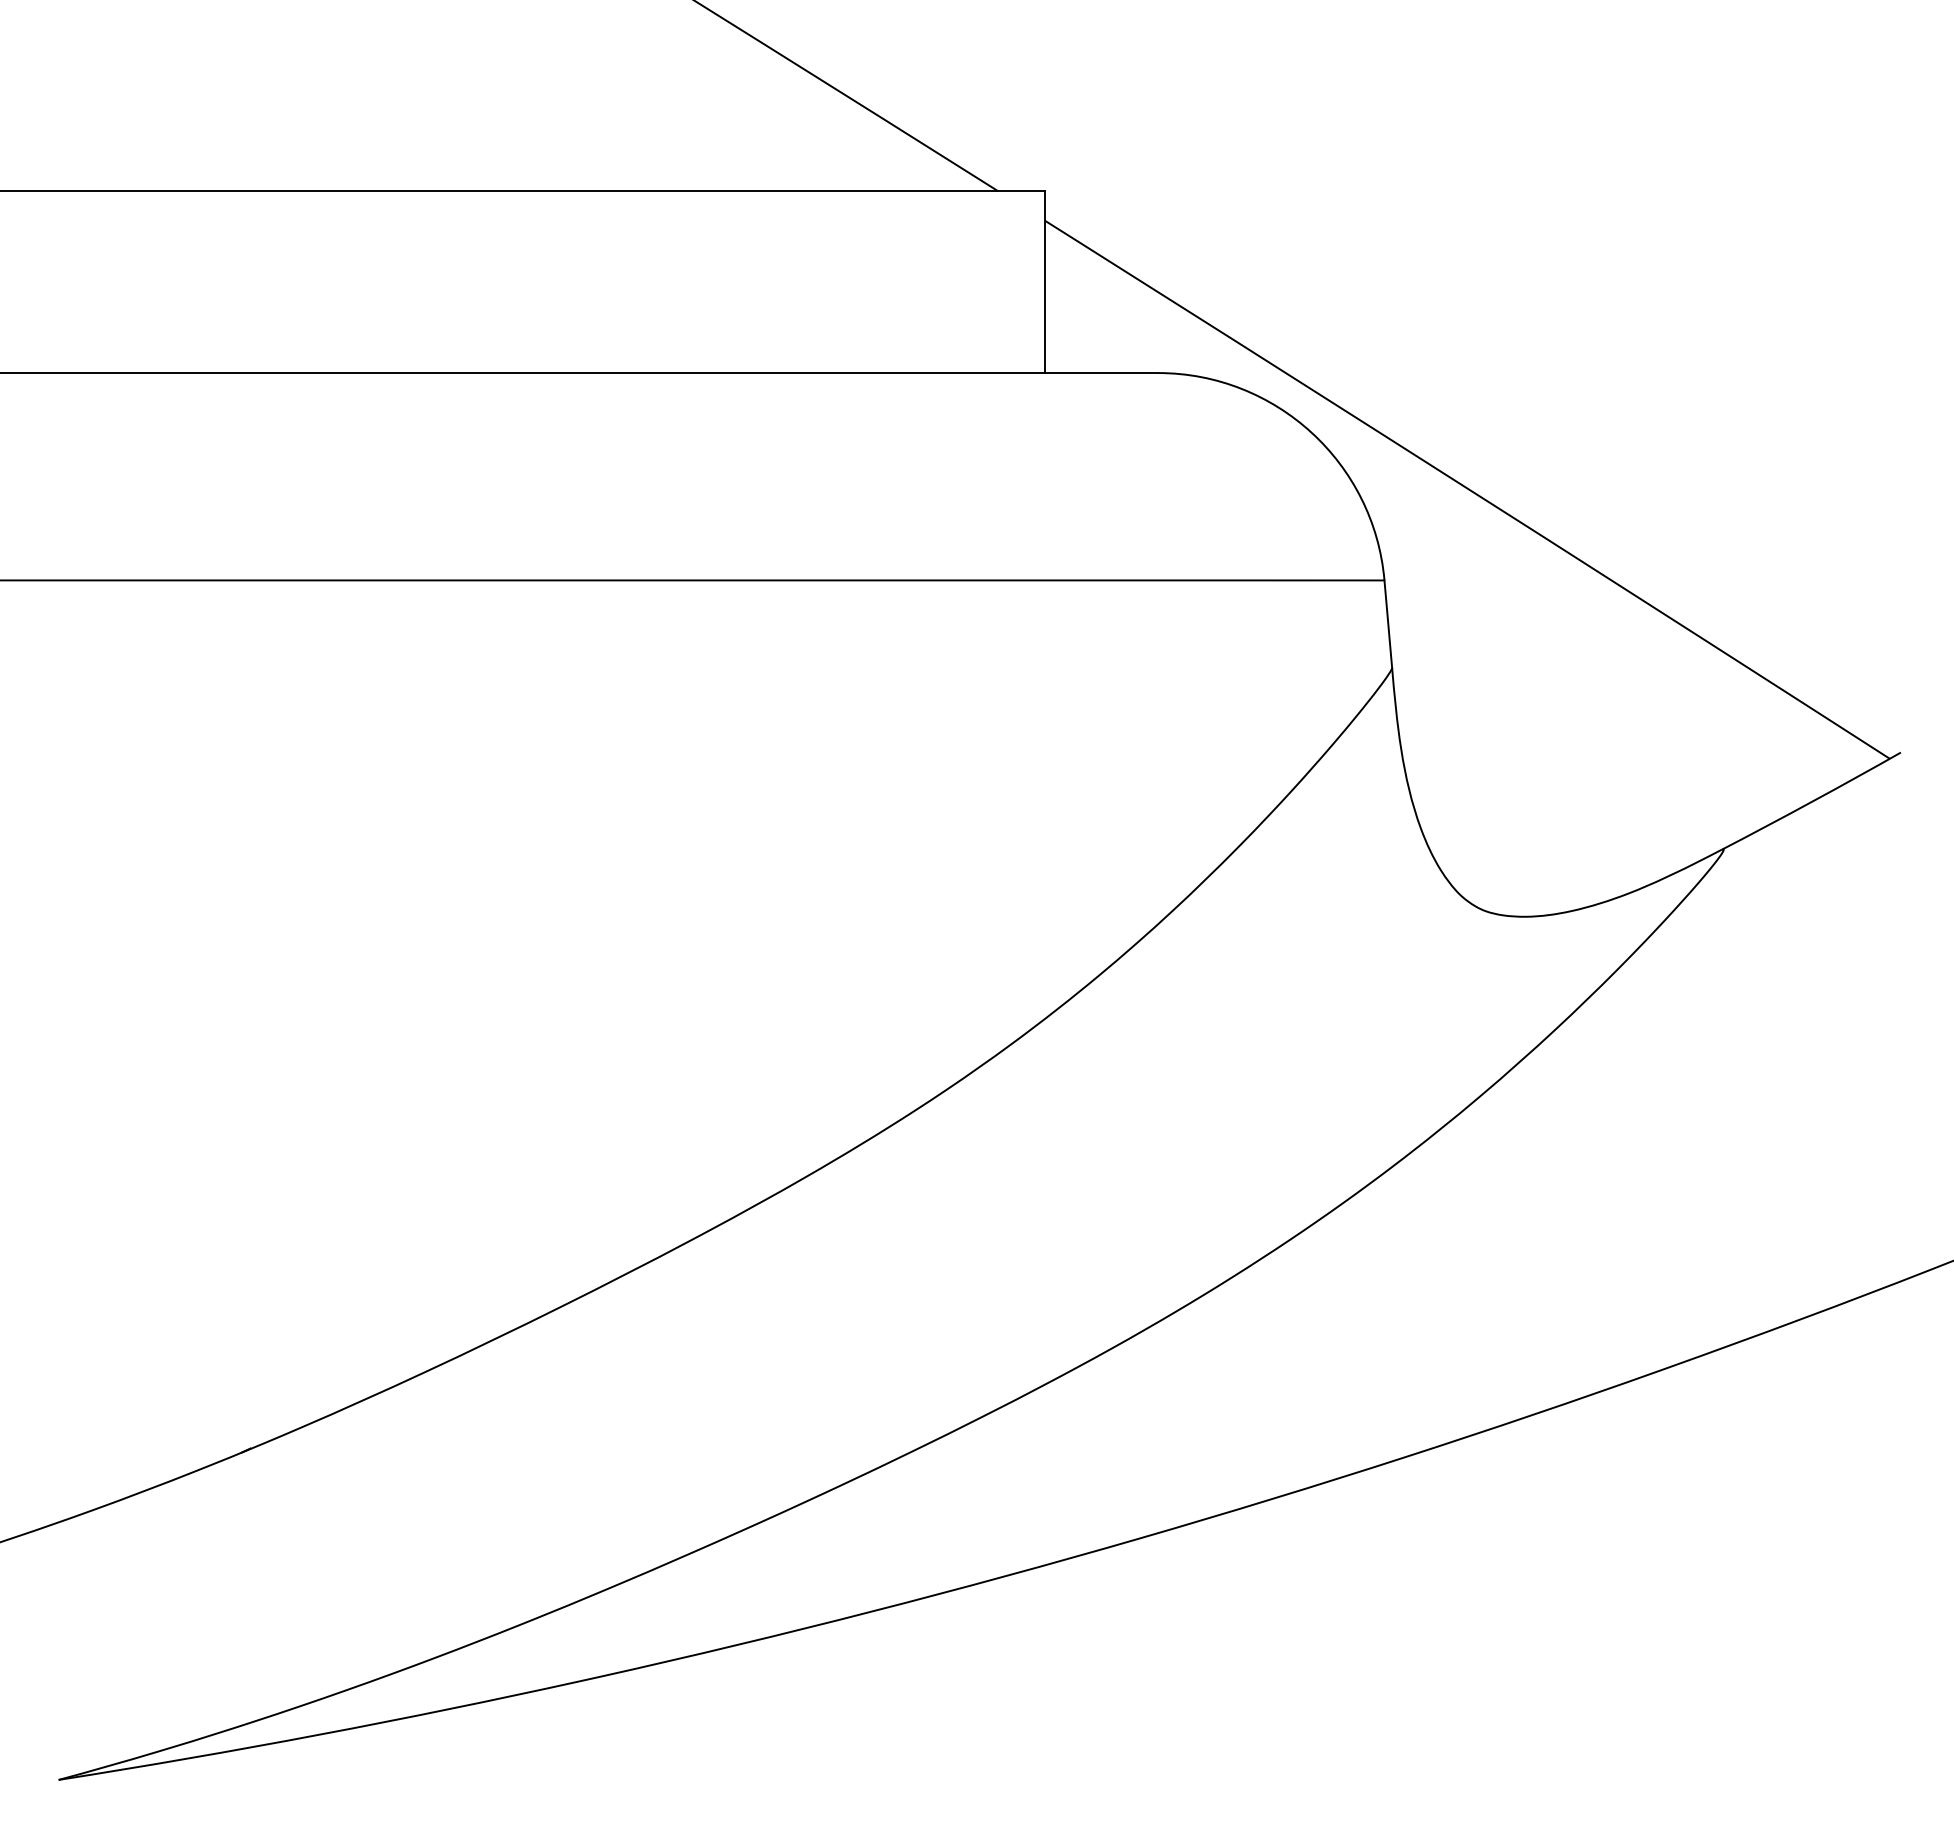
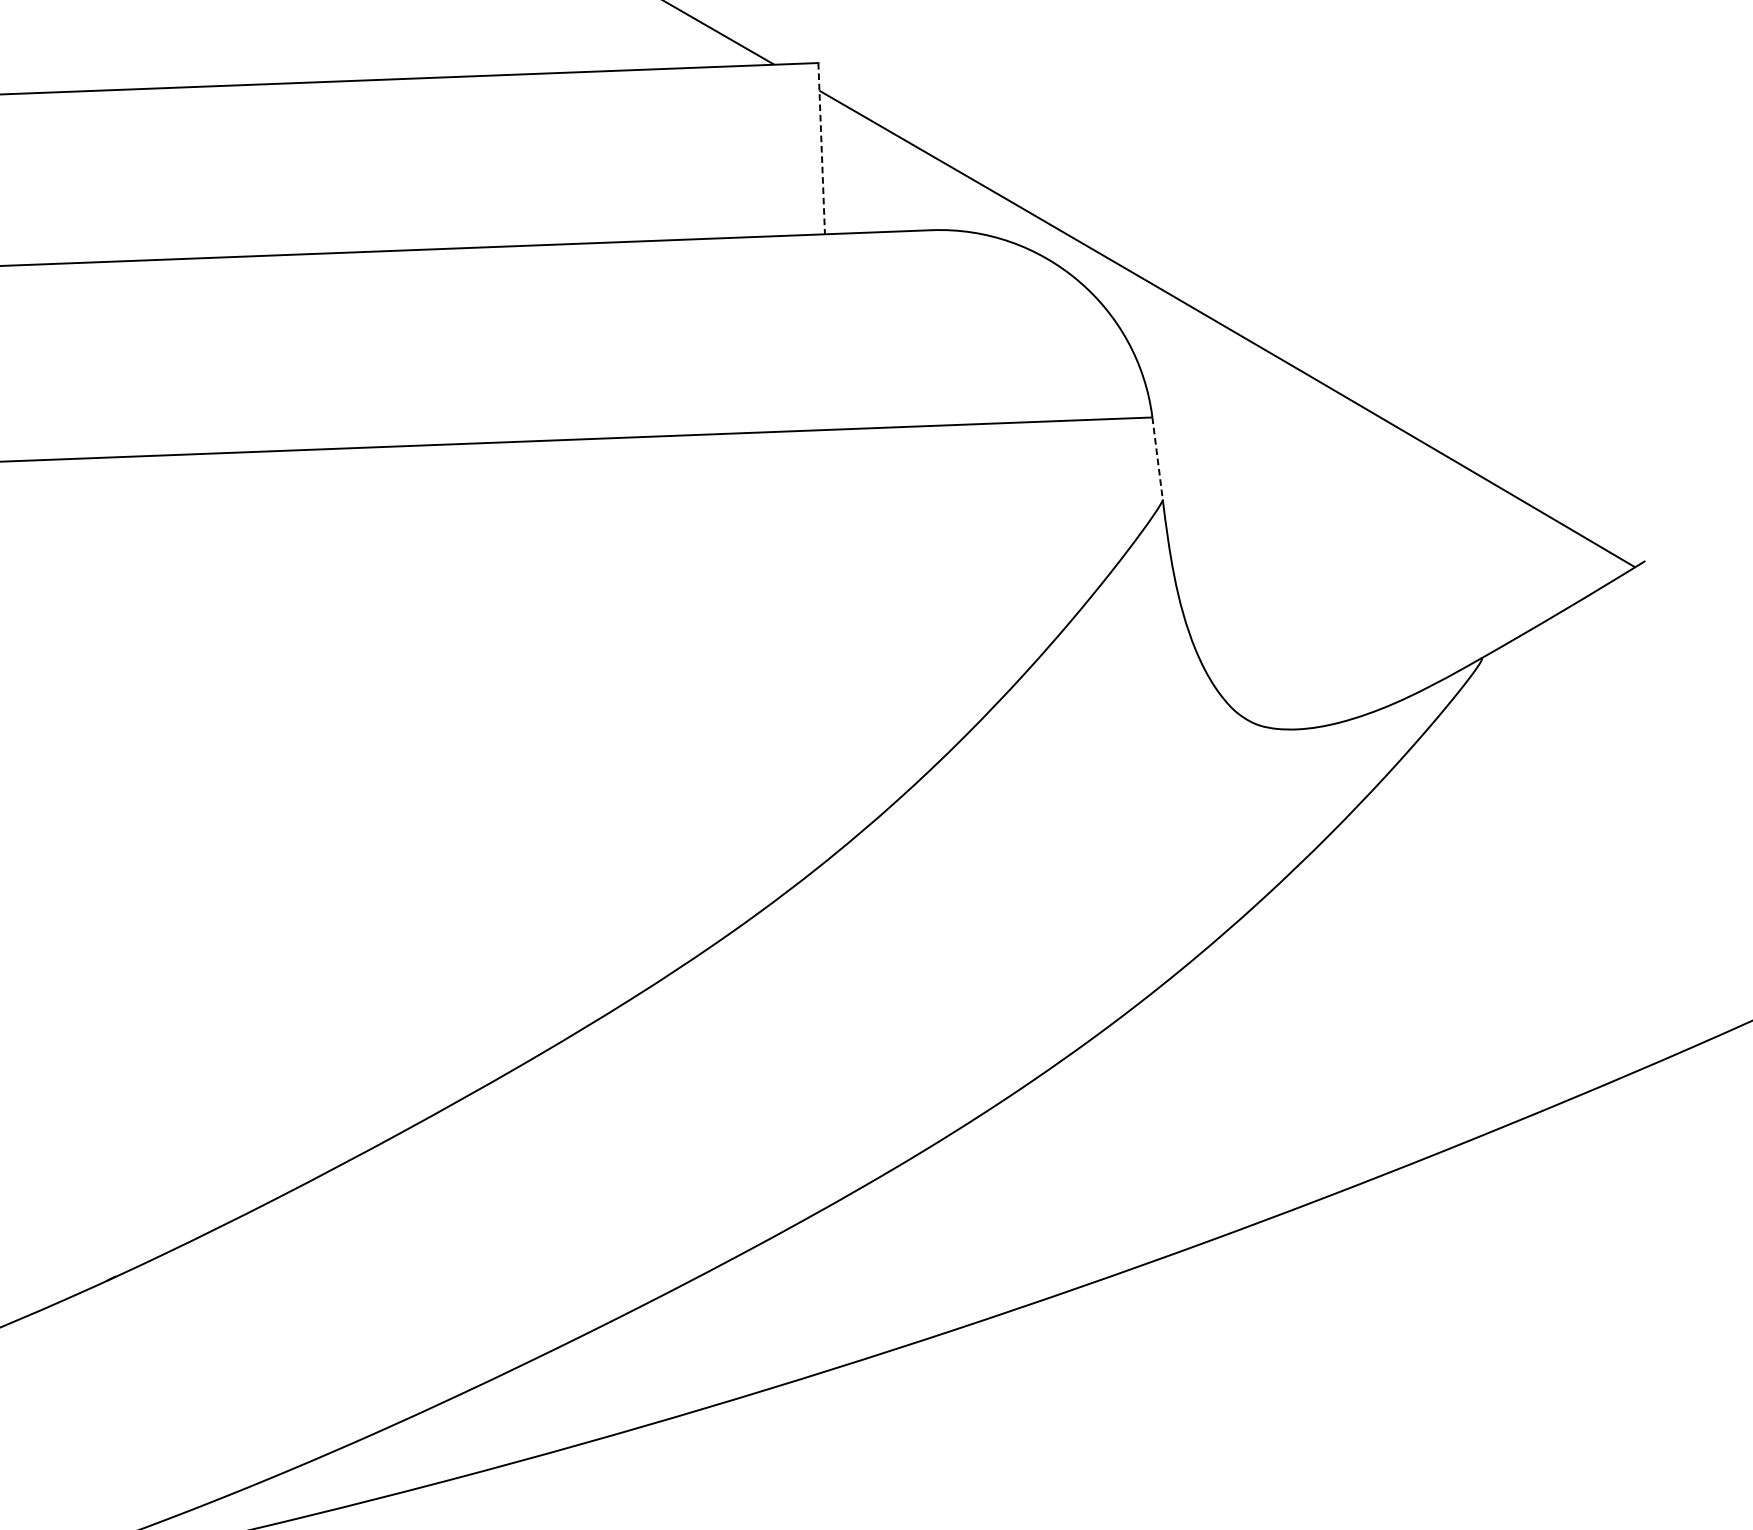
line: (1045, 282) -> (822, 148), solid -> dashed
line: (1388, 624) -> (1157, 458), solid -> dashed

